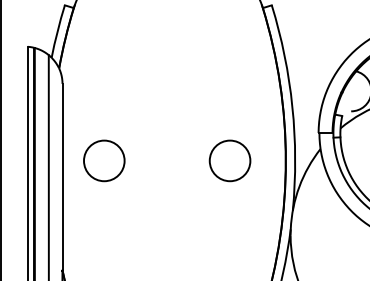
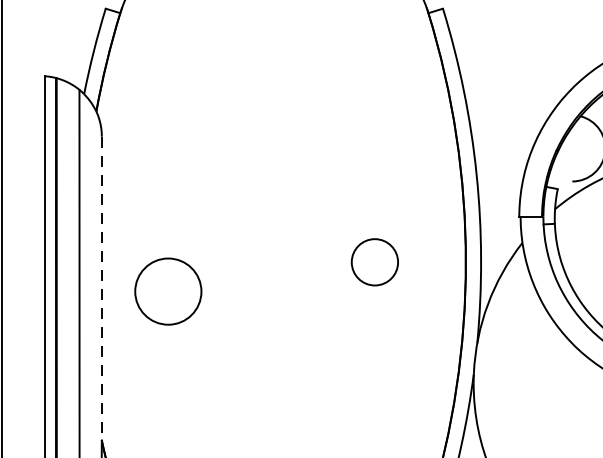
circle: (104, 160) -> (168, 290), moved
circle: (229, 160) -> (374, 261), size x0.7
line: (62, 177) -> (101, 289), solid -> dashed

